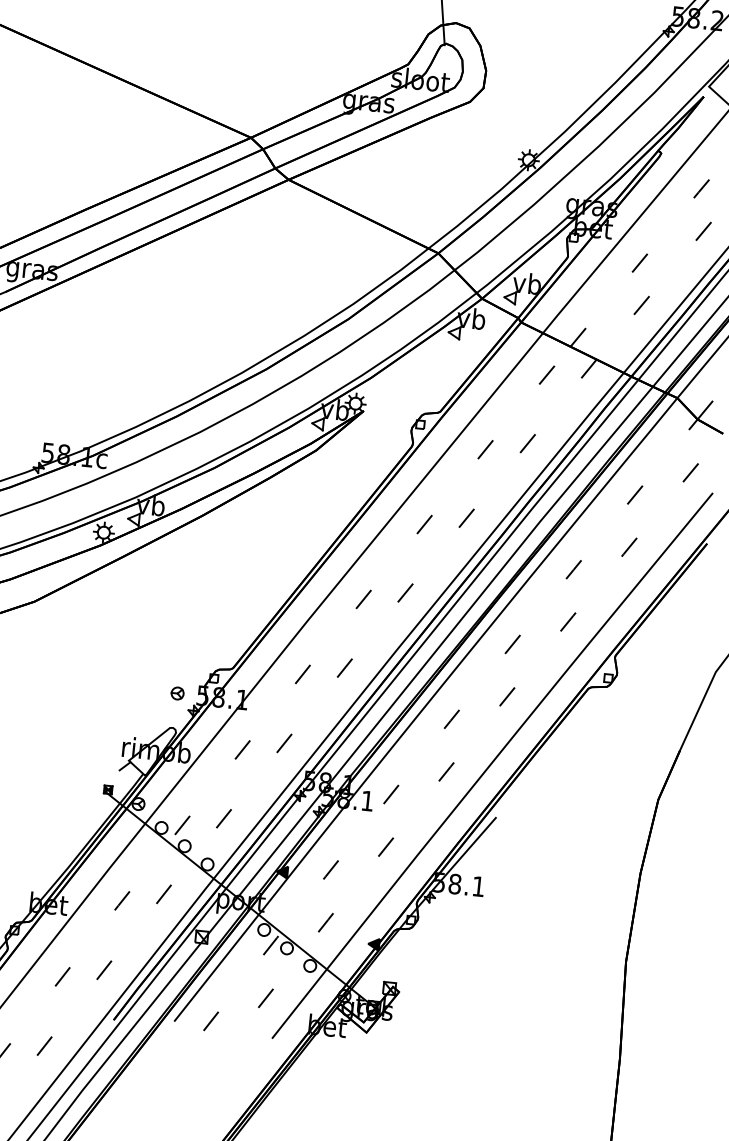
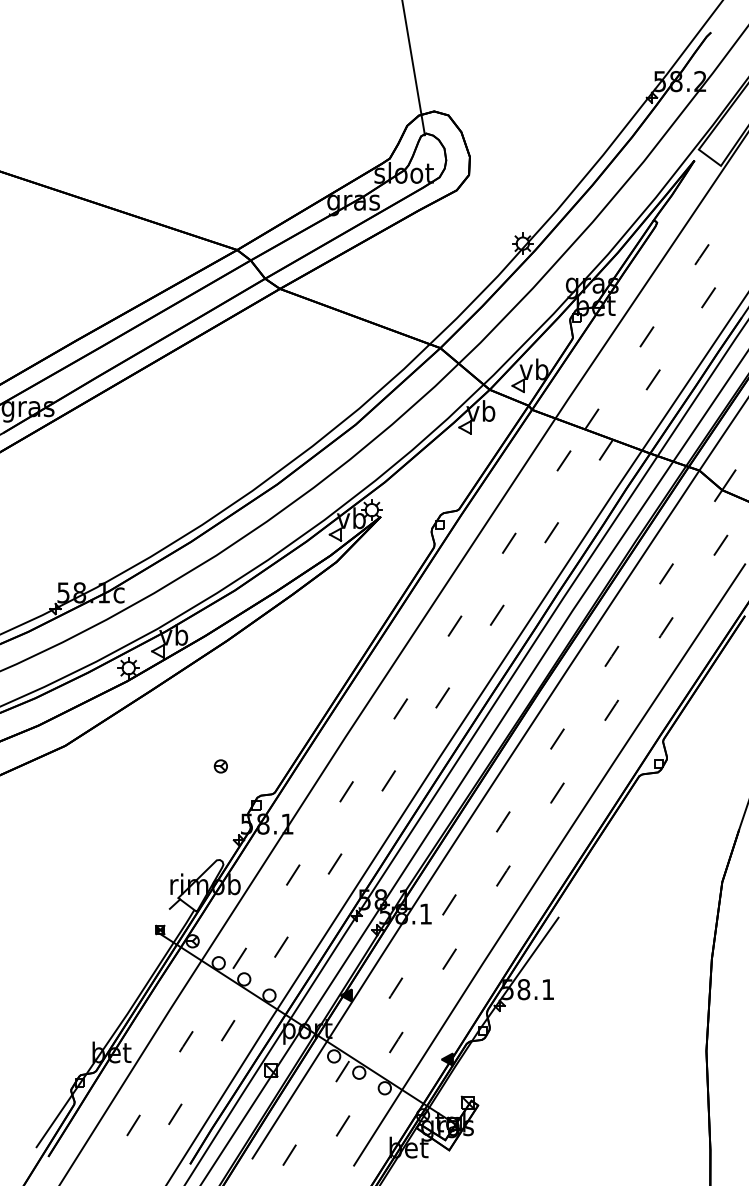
part: (177, 693) -> (220, 766), moved

